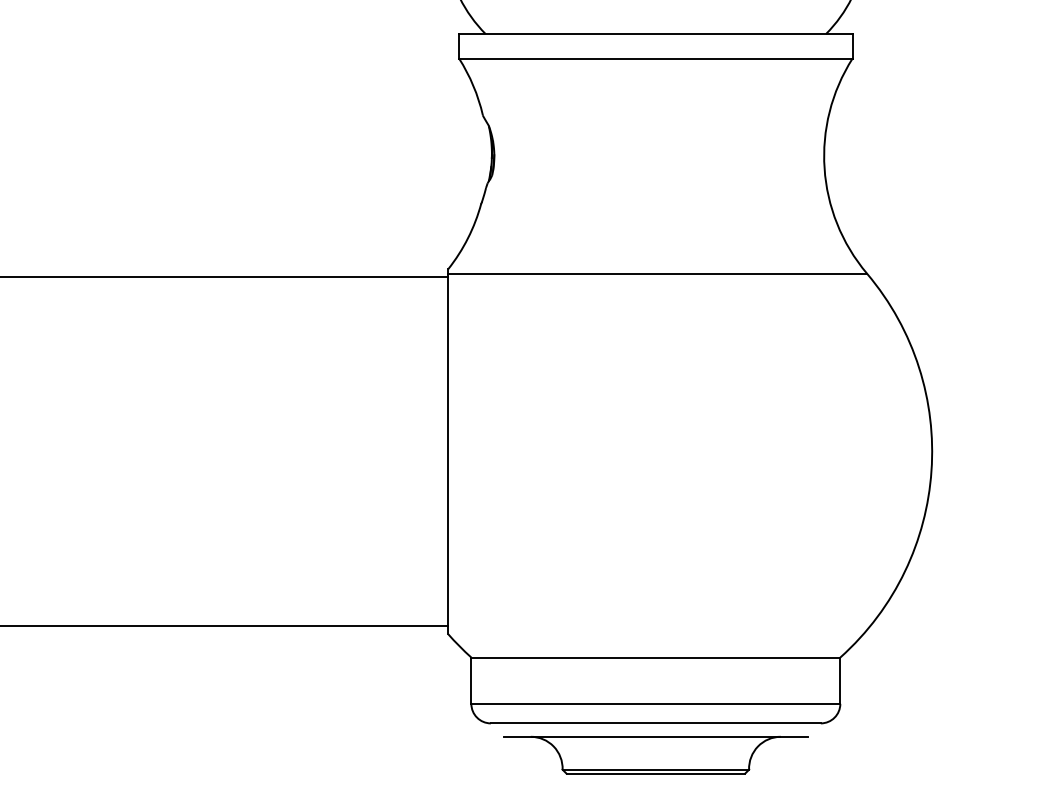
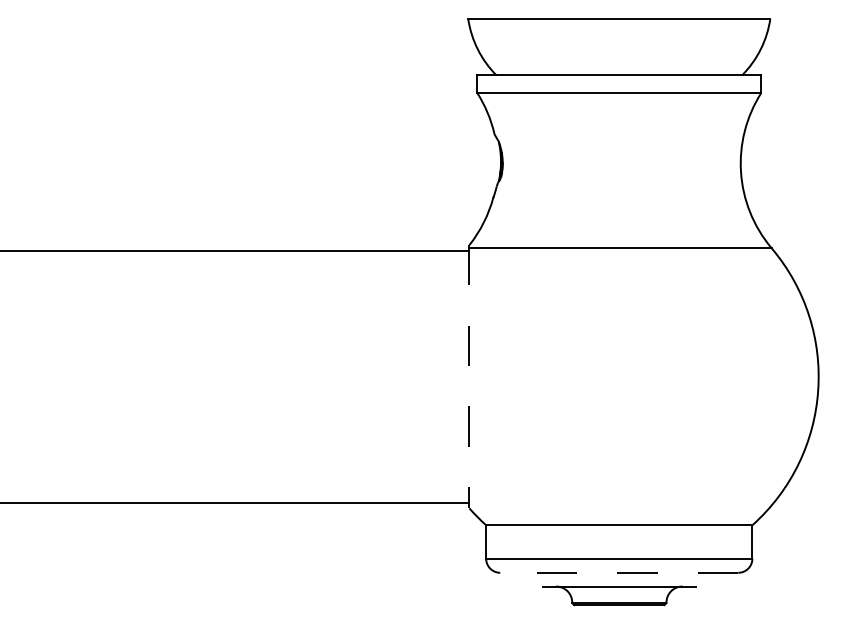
line: (448, 451) -> (469, 376), solid -> dashed
line: (654, 722) -> (618, 572), solid -> dashed
part: (656, 754) -> (619, 595), size x0.7

